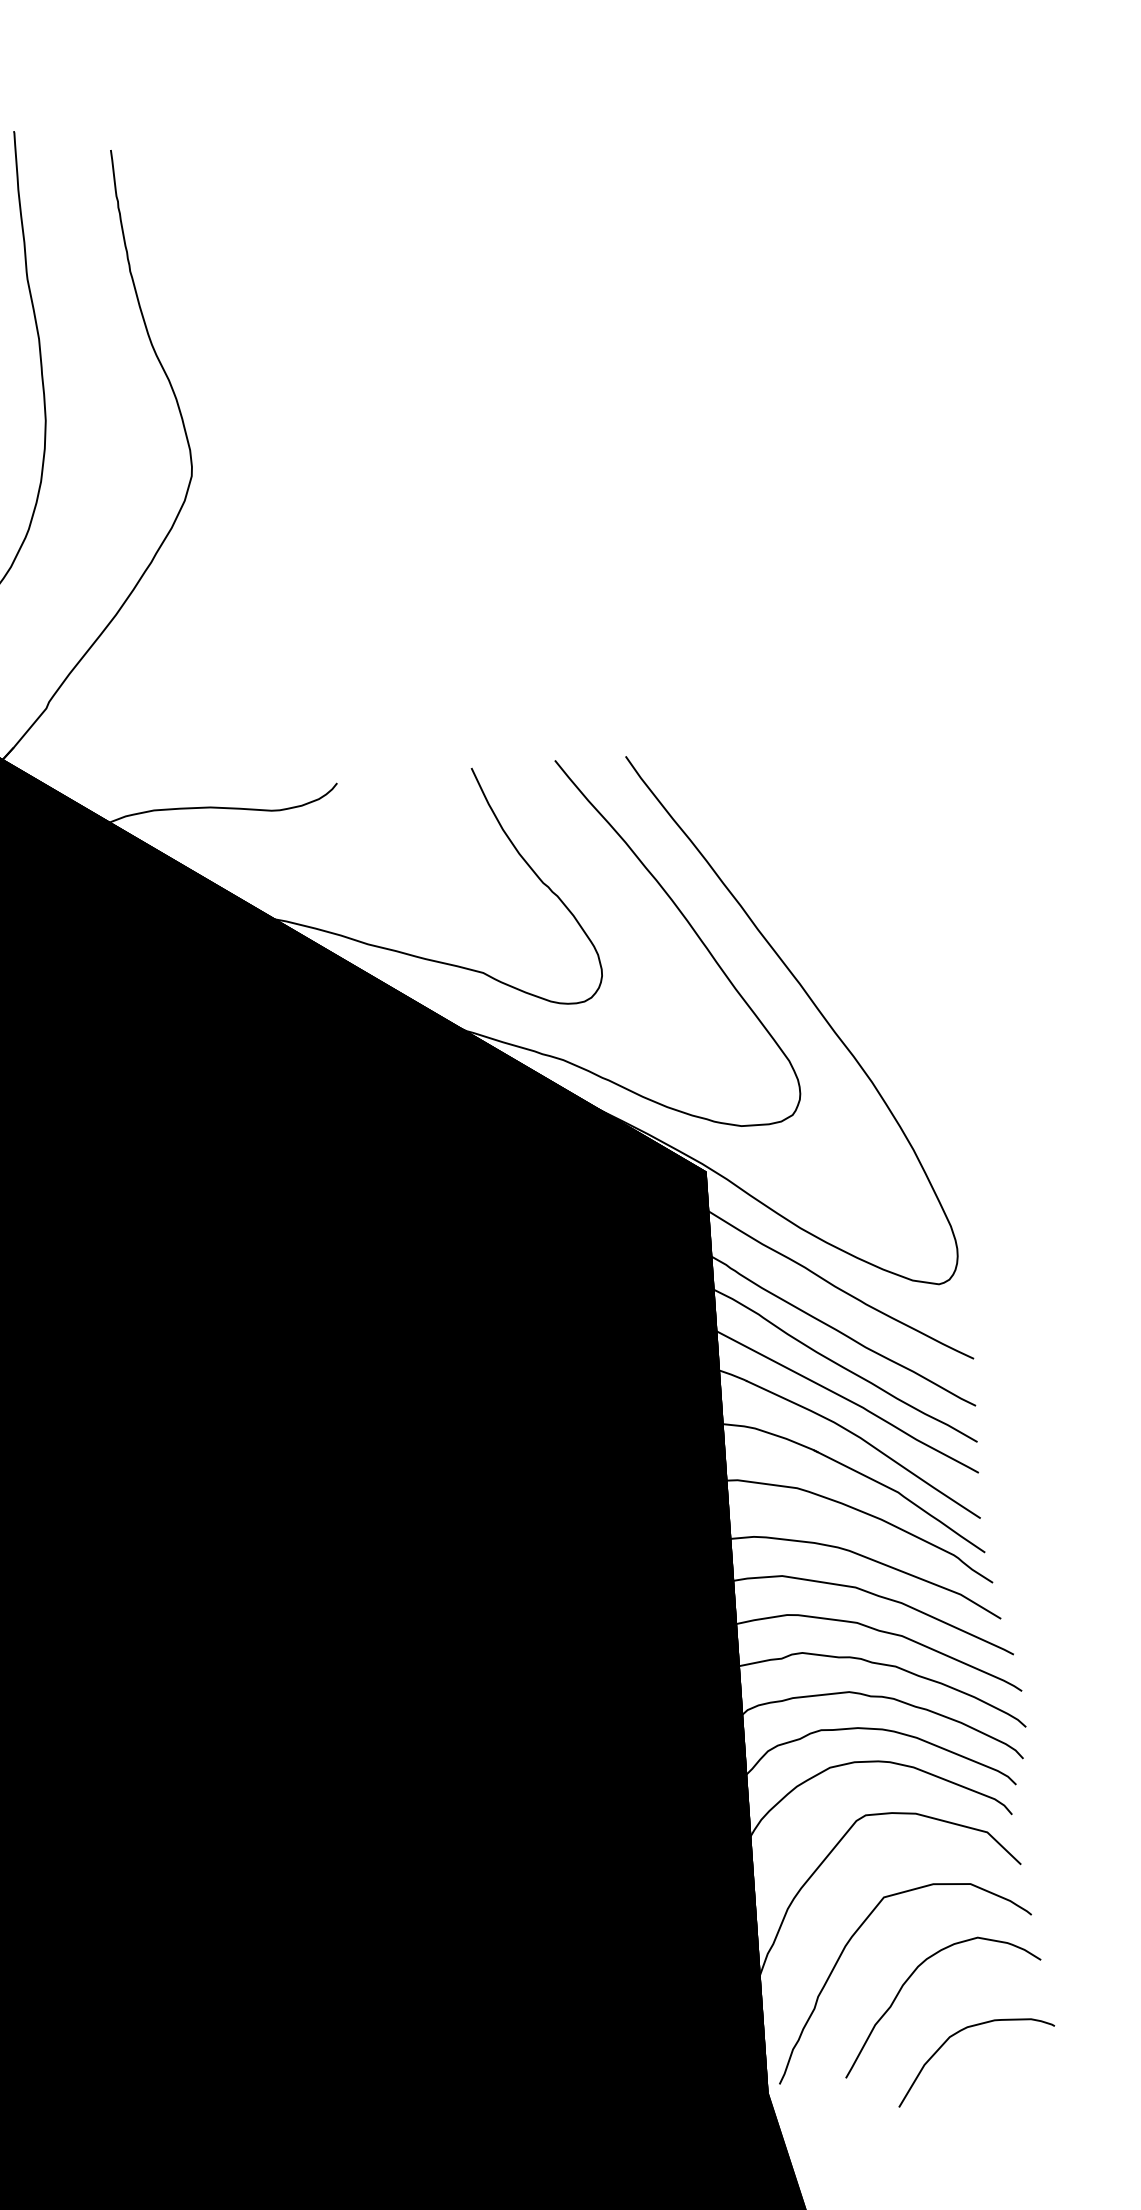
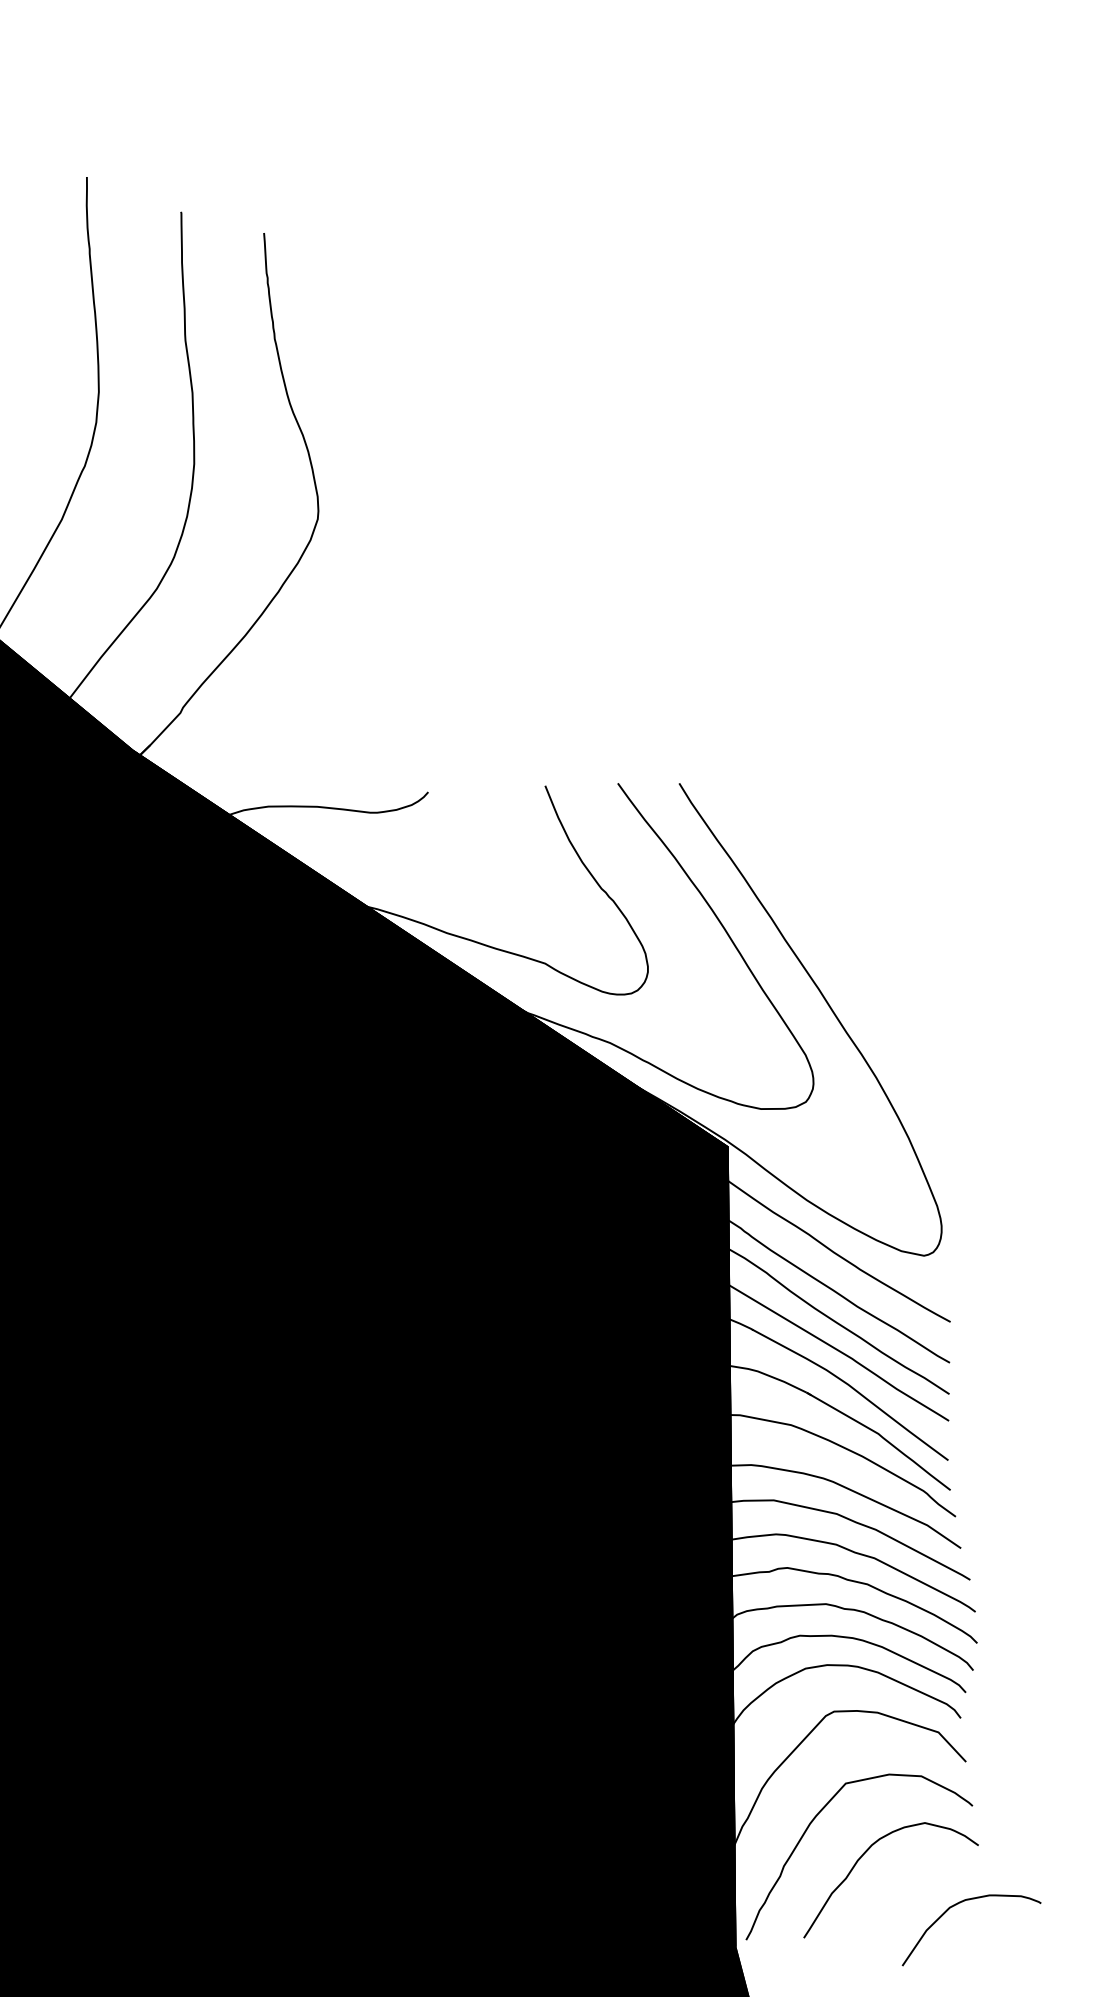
curve: (959, 2032) -> (958, 1904), moved

